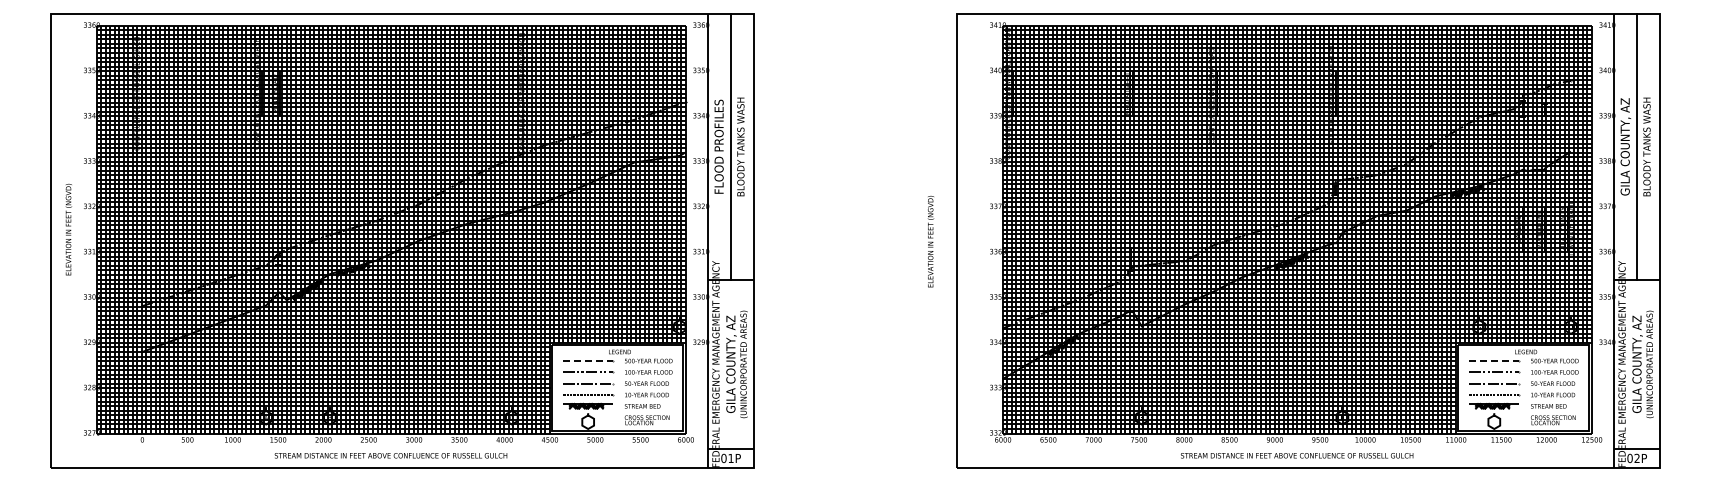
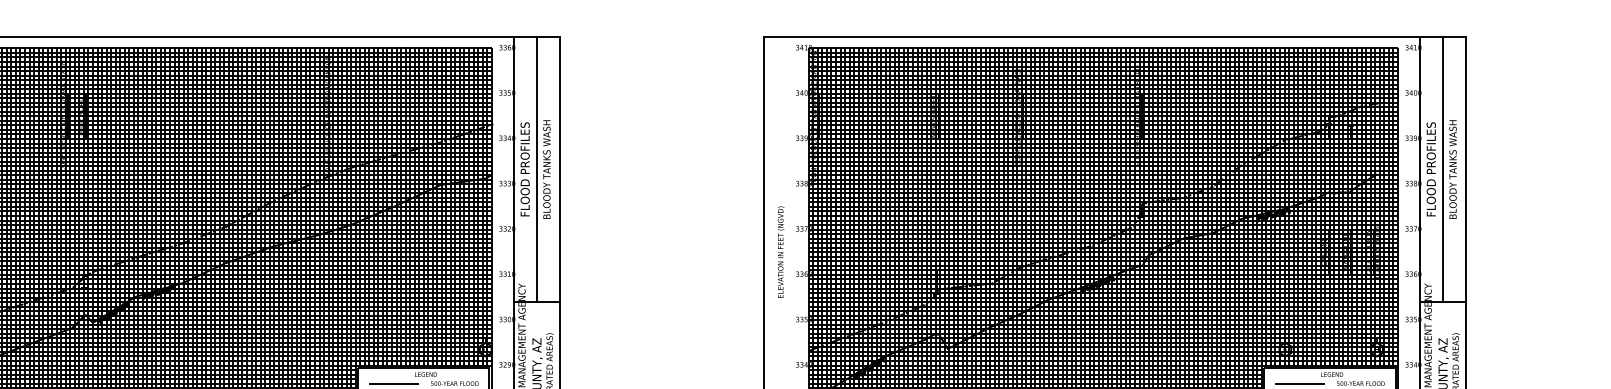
text: (1625, 146) -> (1431, 169), GILA COUNTY, AZ -> FLOOD PROFILES
text: (930, 241) -> (780, 252), moved
line: (589, 361) -> (395, 384), dashed -> solid
line: (1495, 361) -> (1301, 384), dashed -> solid

